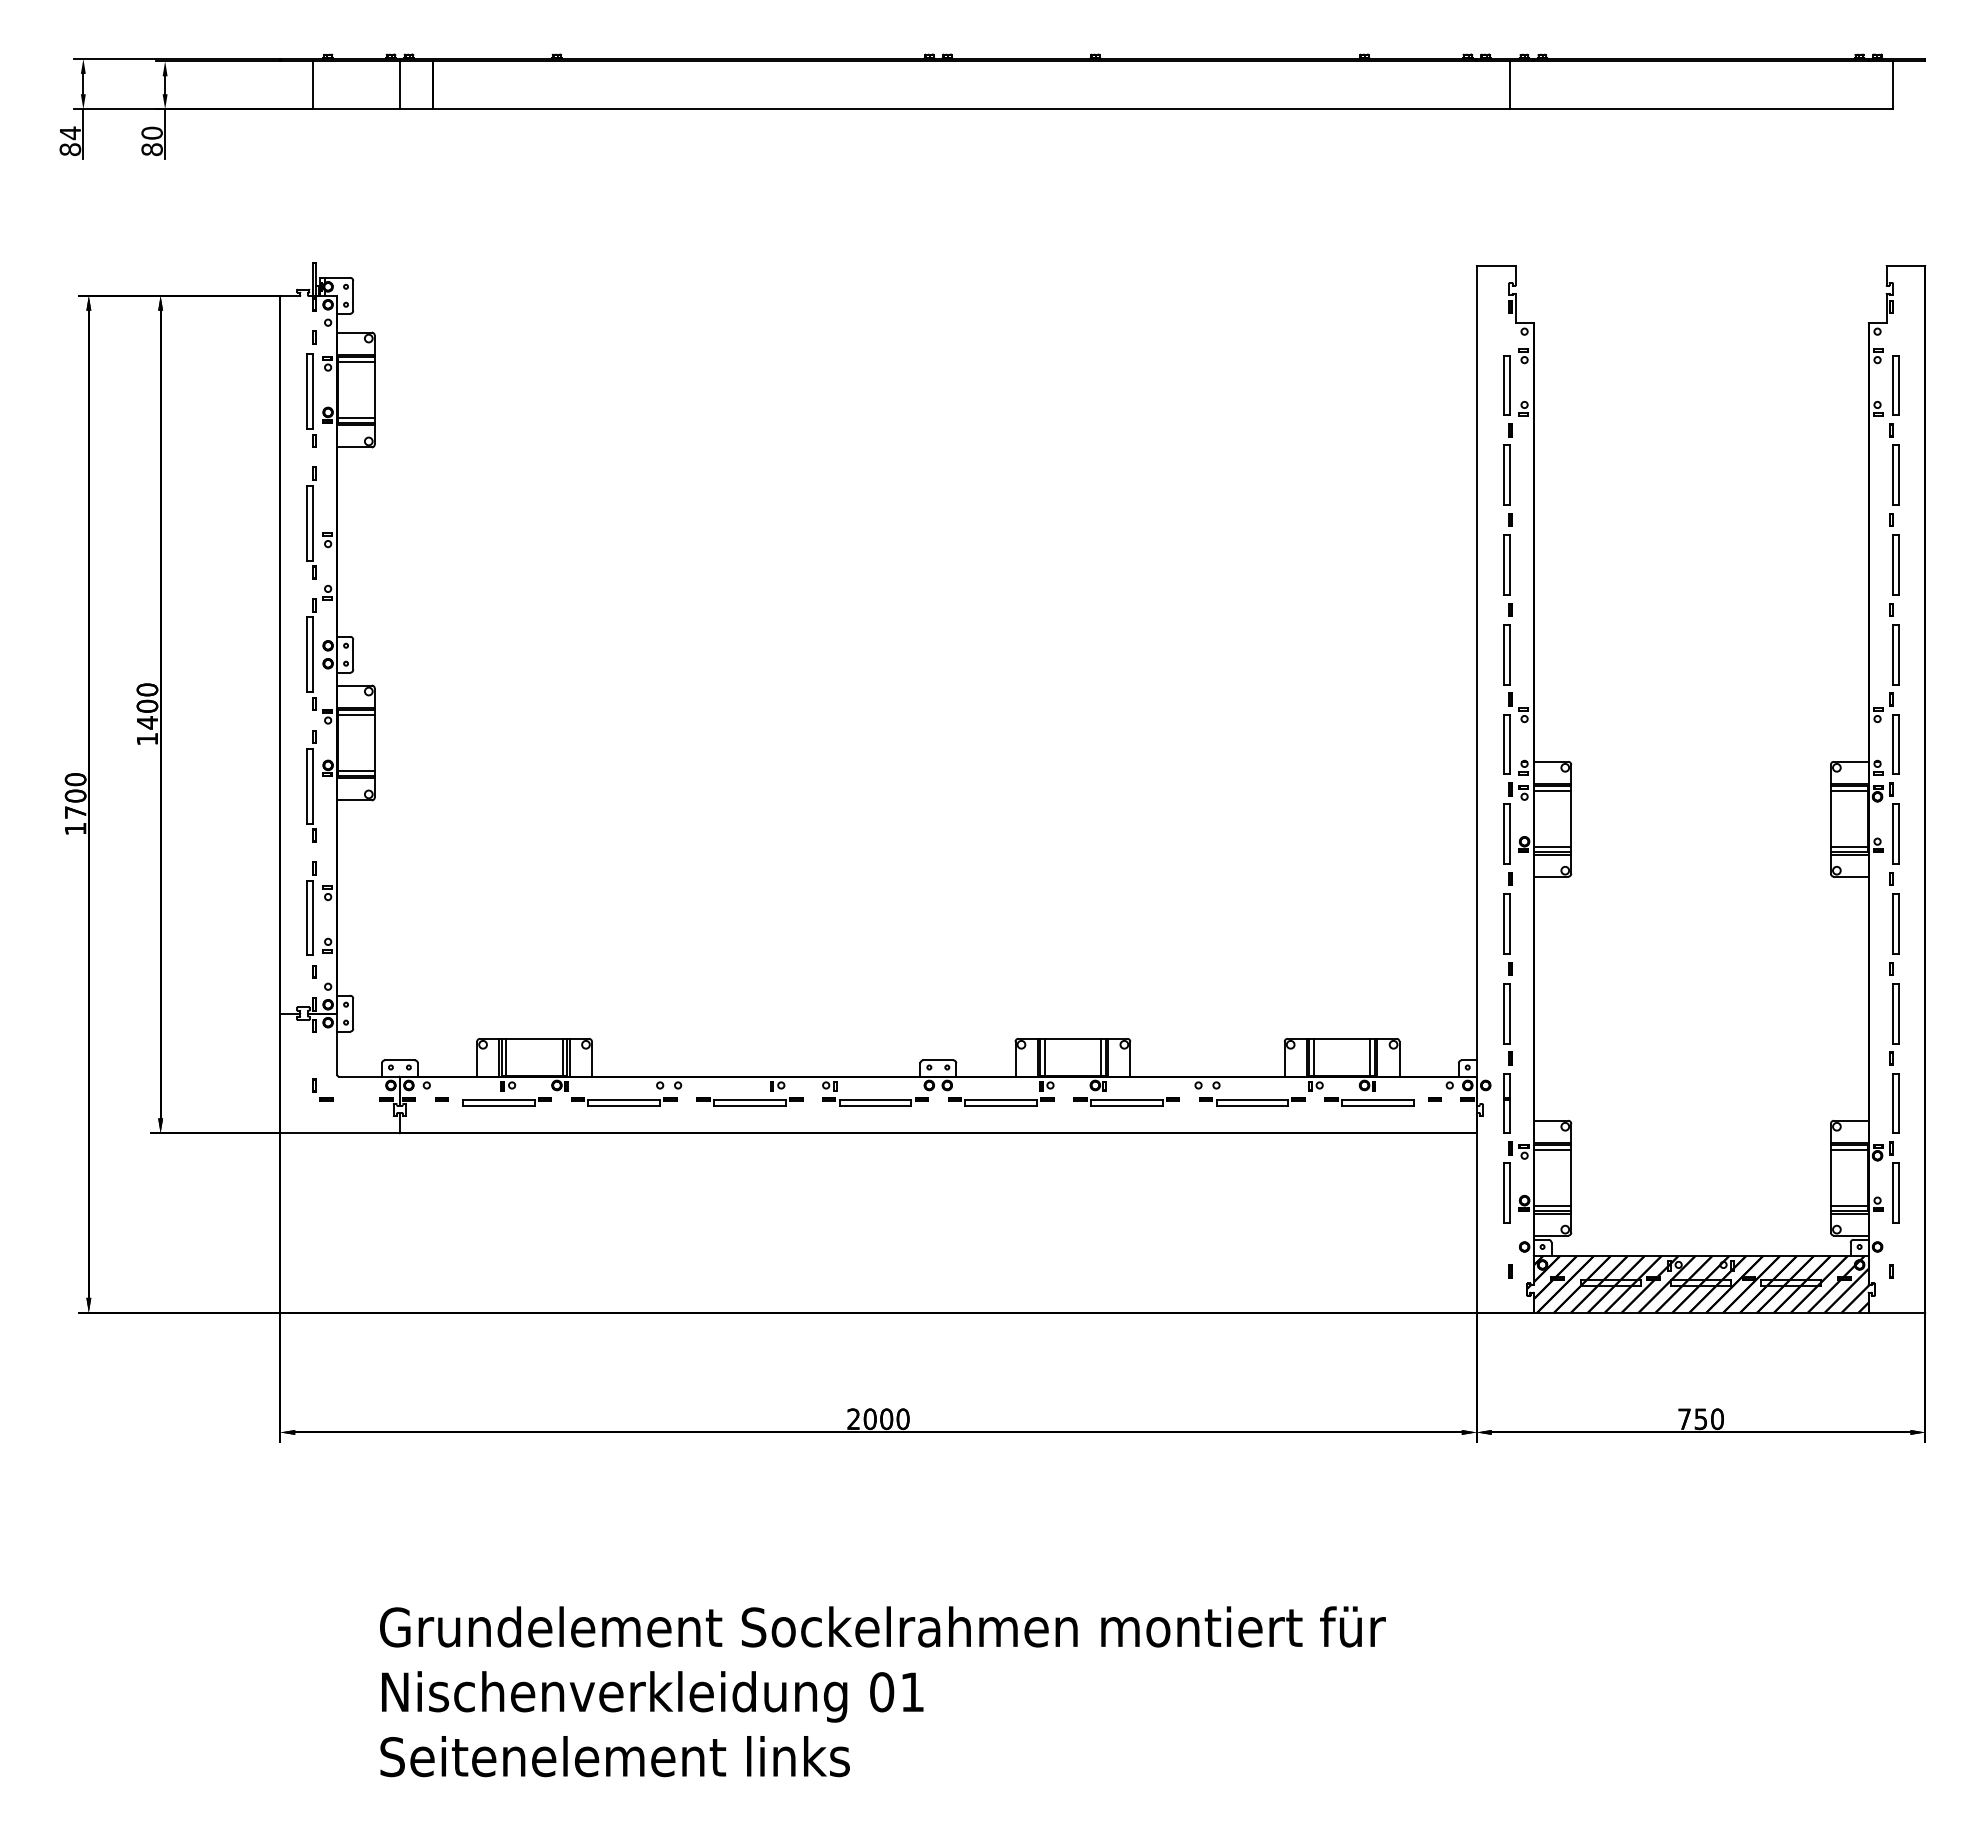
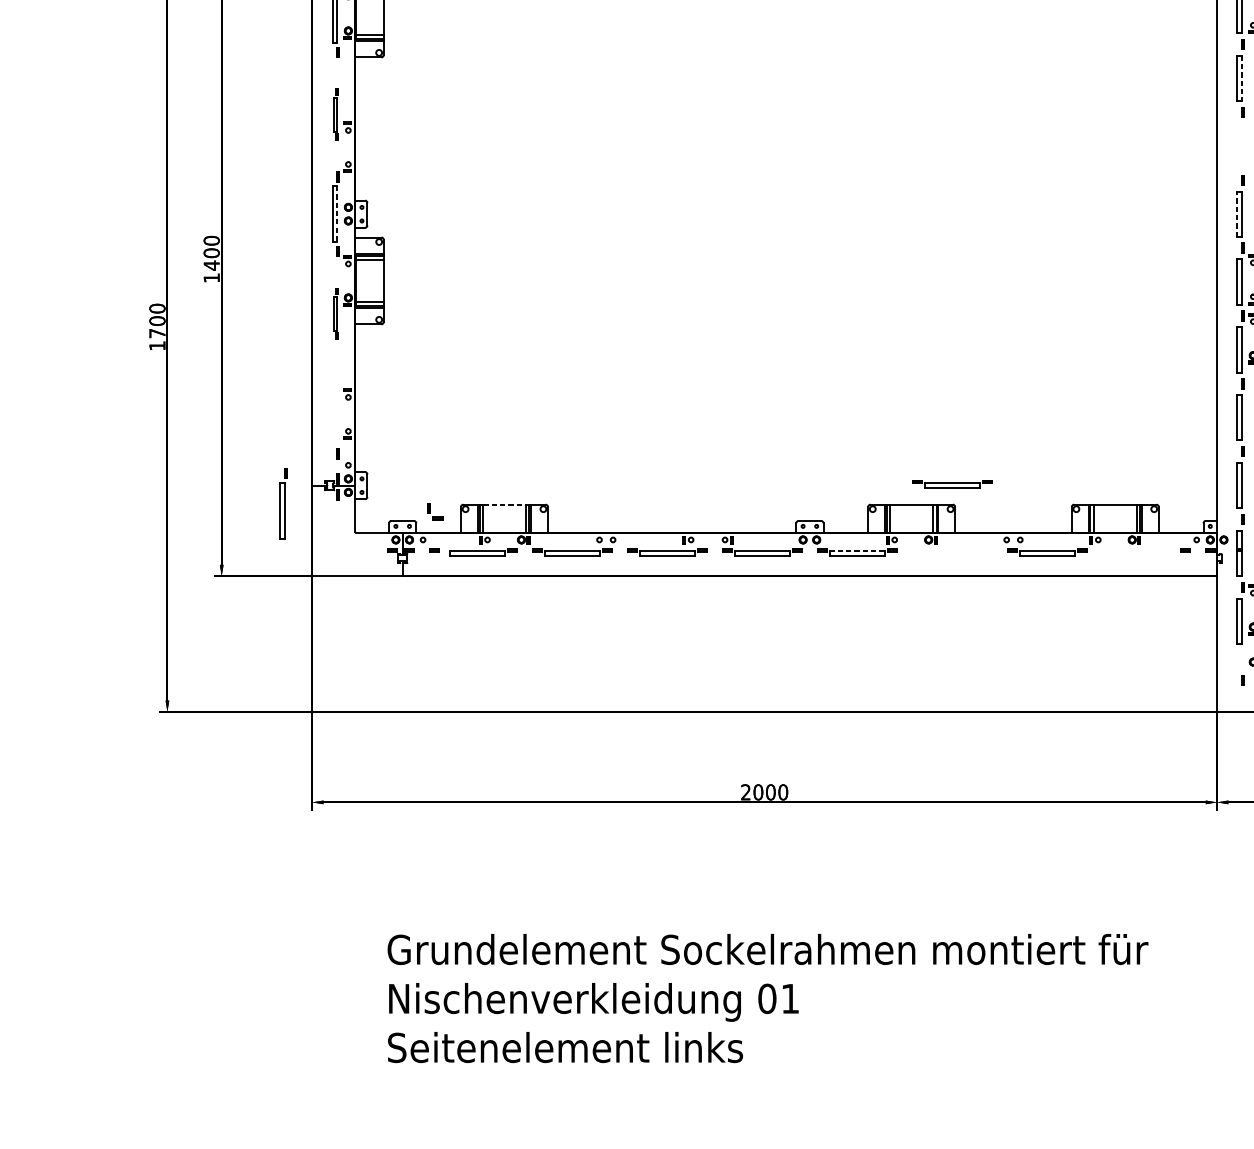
line: (1509, 475) -> (1241, 78), solid -> dashed
part: (311, 522) -> (335, 114), size x0.6
part: (1506, 564) -> (1239, 145), removed
line: (1503, 654) -> (1237, 214), solid -> dashed
line: (313, 655) -> (337, 214), solid -> dashed
part: (311, 786) -> (335, 313), size x0.6
part: (311, 908) -> (283, 503), moved
line: (535, 1038) -> (505, 504), solid -> dashed
part: (322, 1089) -> (434, 511), moved
line: (1001, 1100) -> (857, 551), solid -> dashed
part: (1126, 1101) -> (952, 484), moved
part: (1369, 1101) -> (1135, 552), removed

